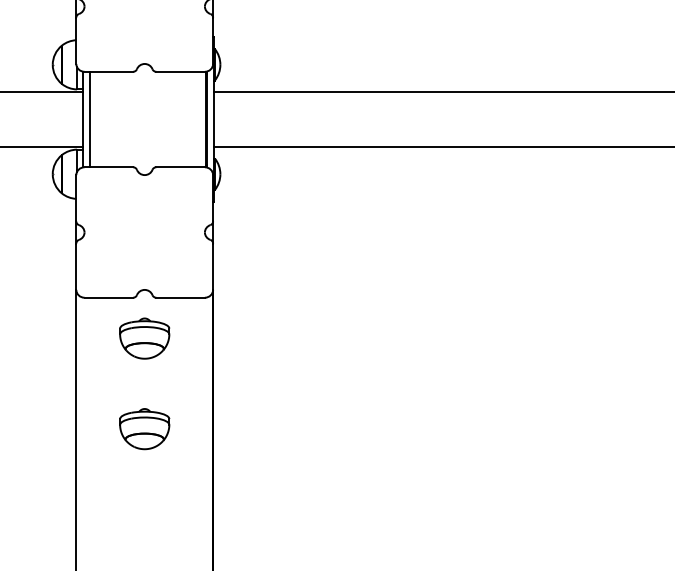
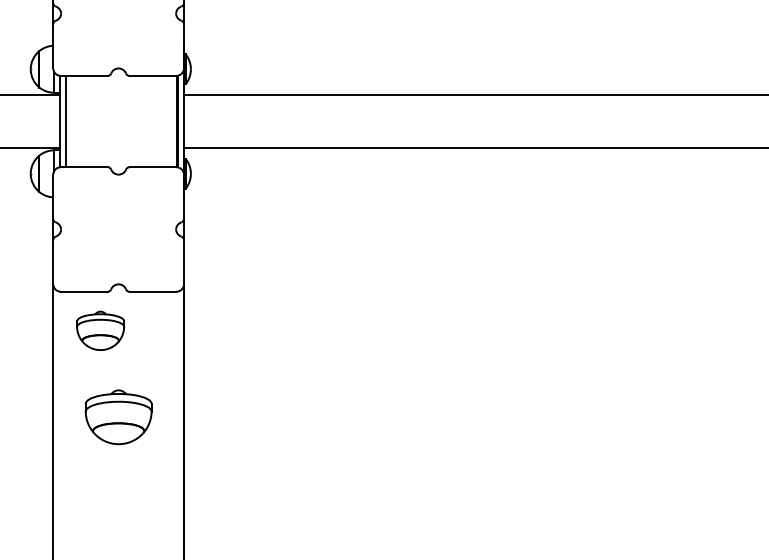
part: (144, 338) -> (100, 330), moved
part: (144, 429) -> (118, 417), size x1.4

